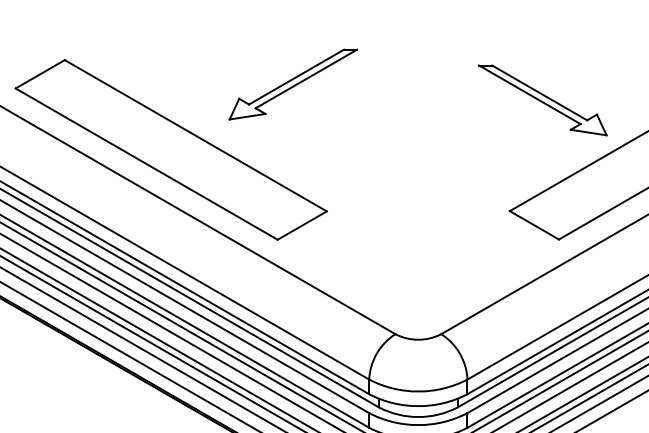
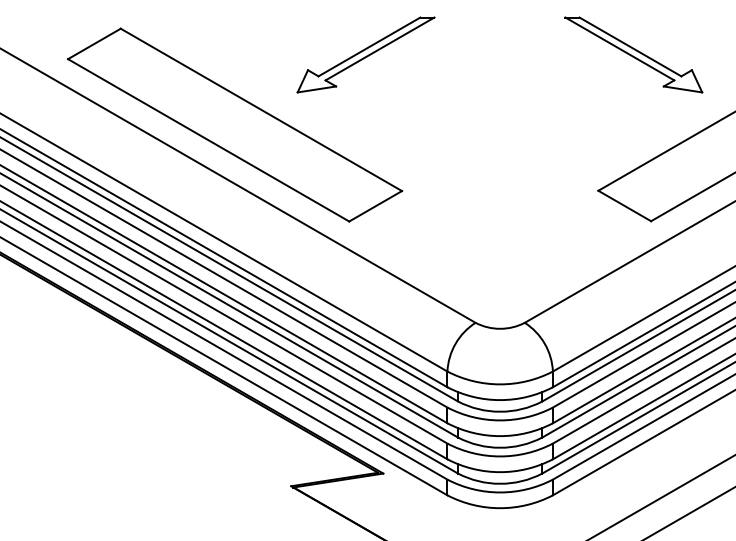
part: (542, 99) -> (633, 54), moved

